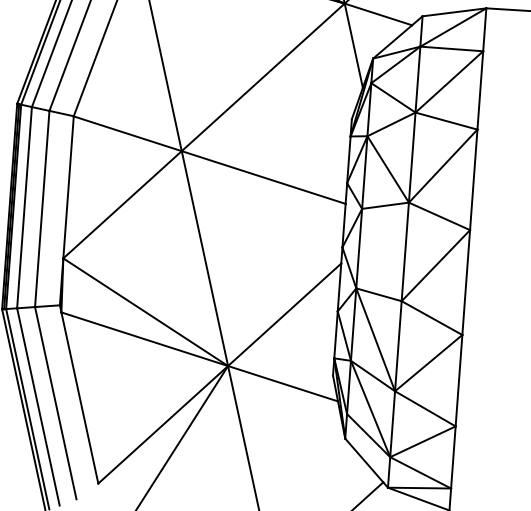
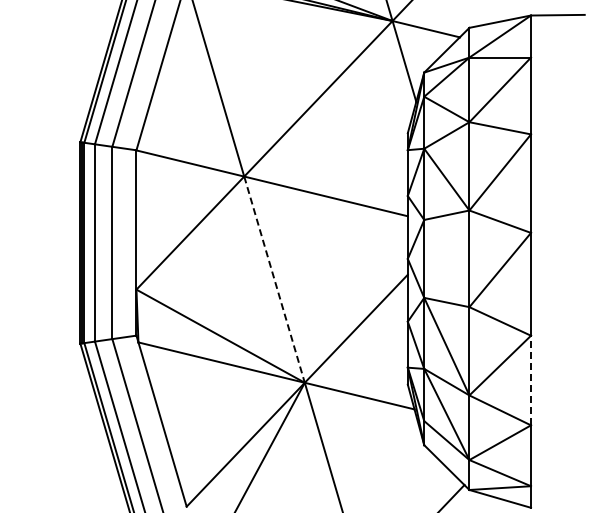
line: (204, 259) -> (274, 280), solid -> dashed
line: (459, 380) -> (531, 380), solid -> dashed

